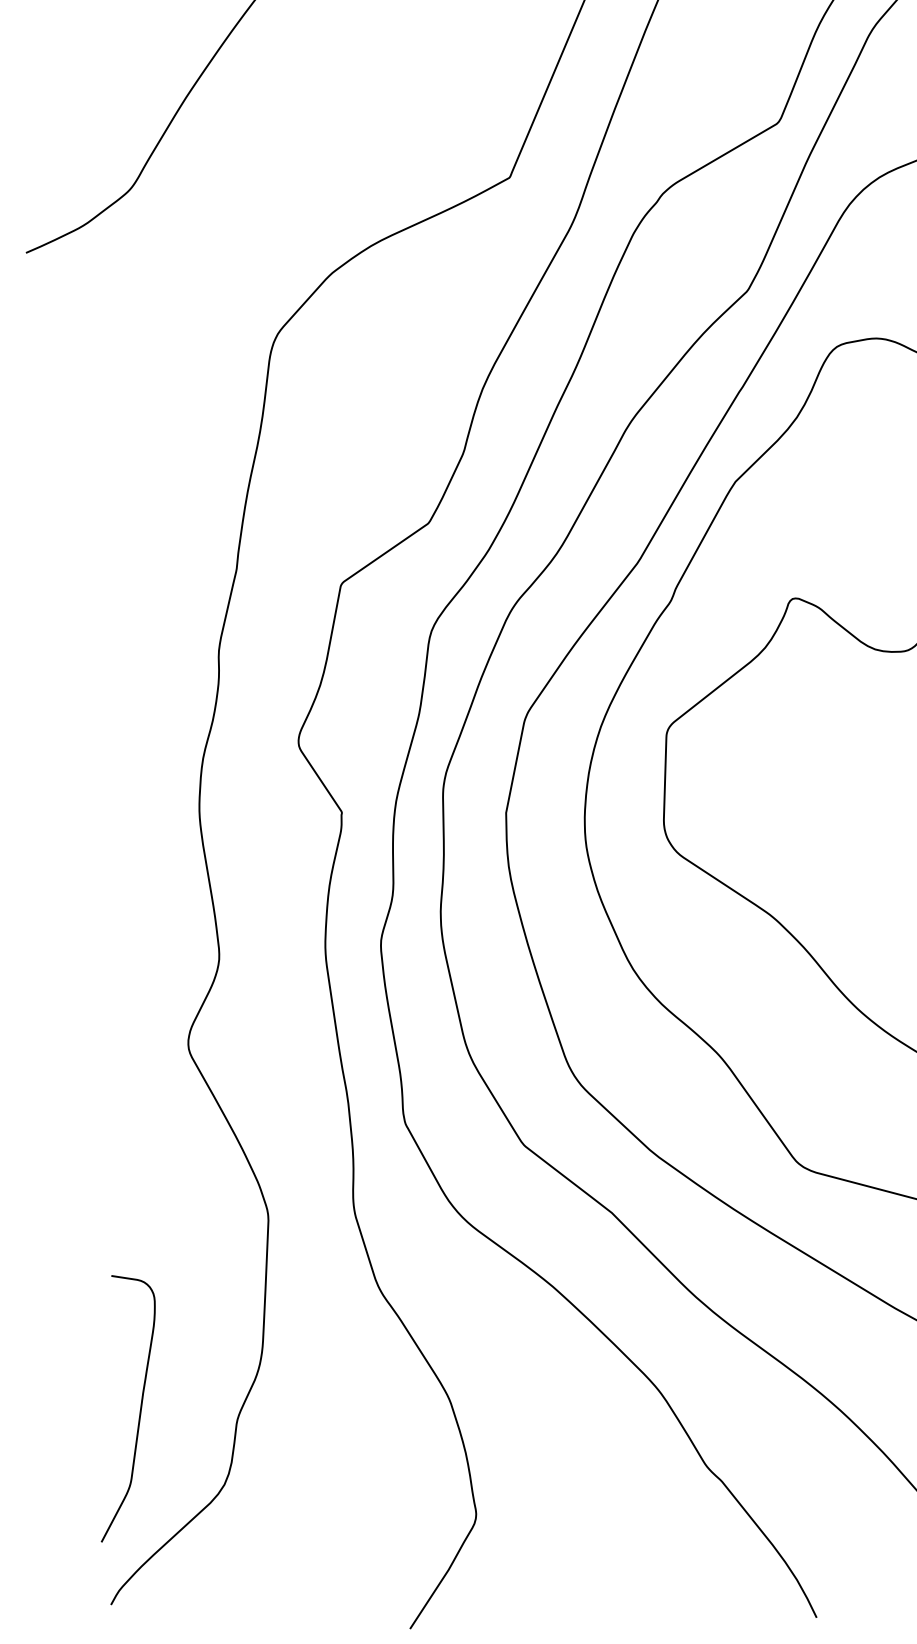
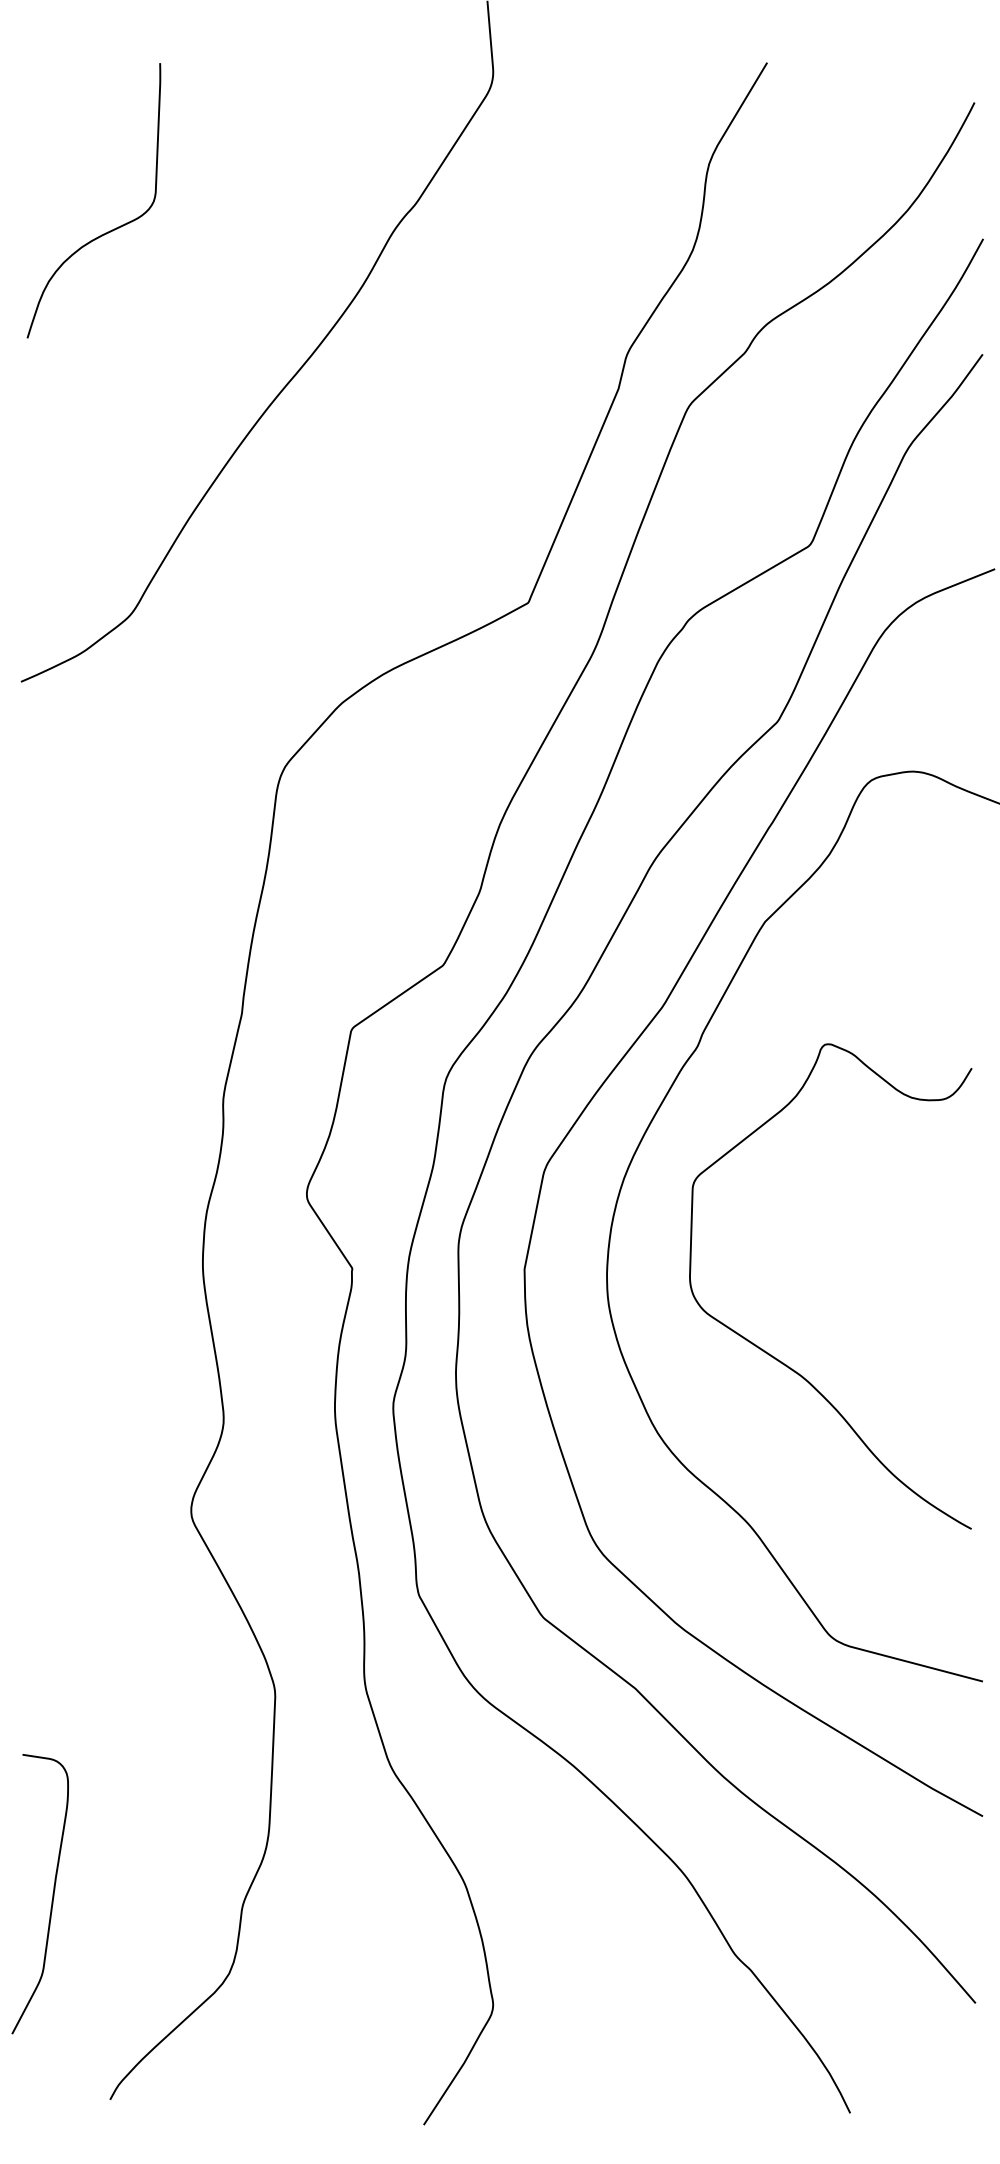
curve: (139, 1409) -> (52, 1894), moved

